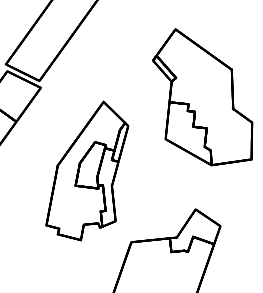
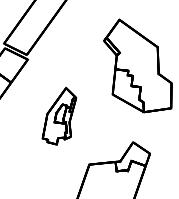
part: (87, 171) -> (59, 116), size x0.6

